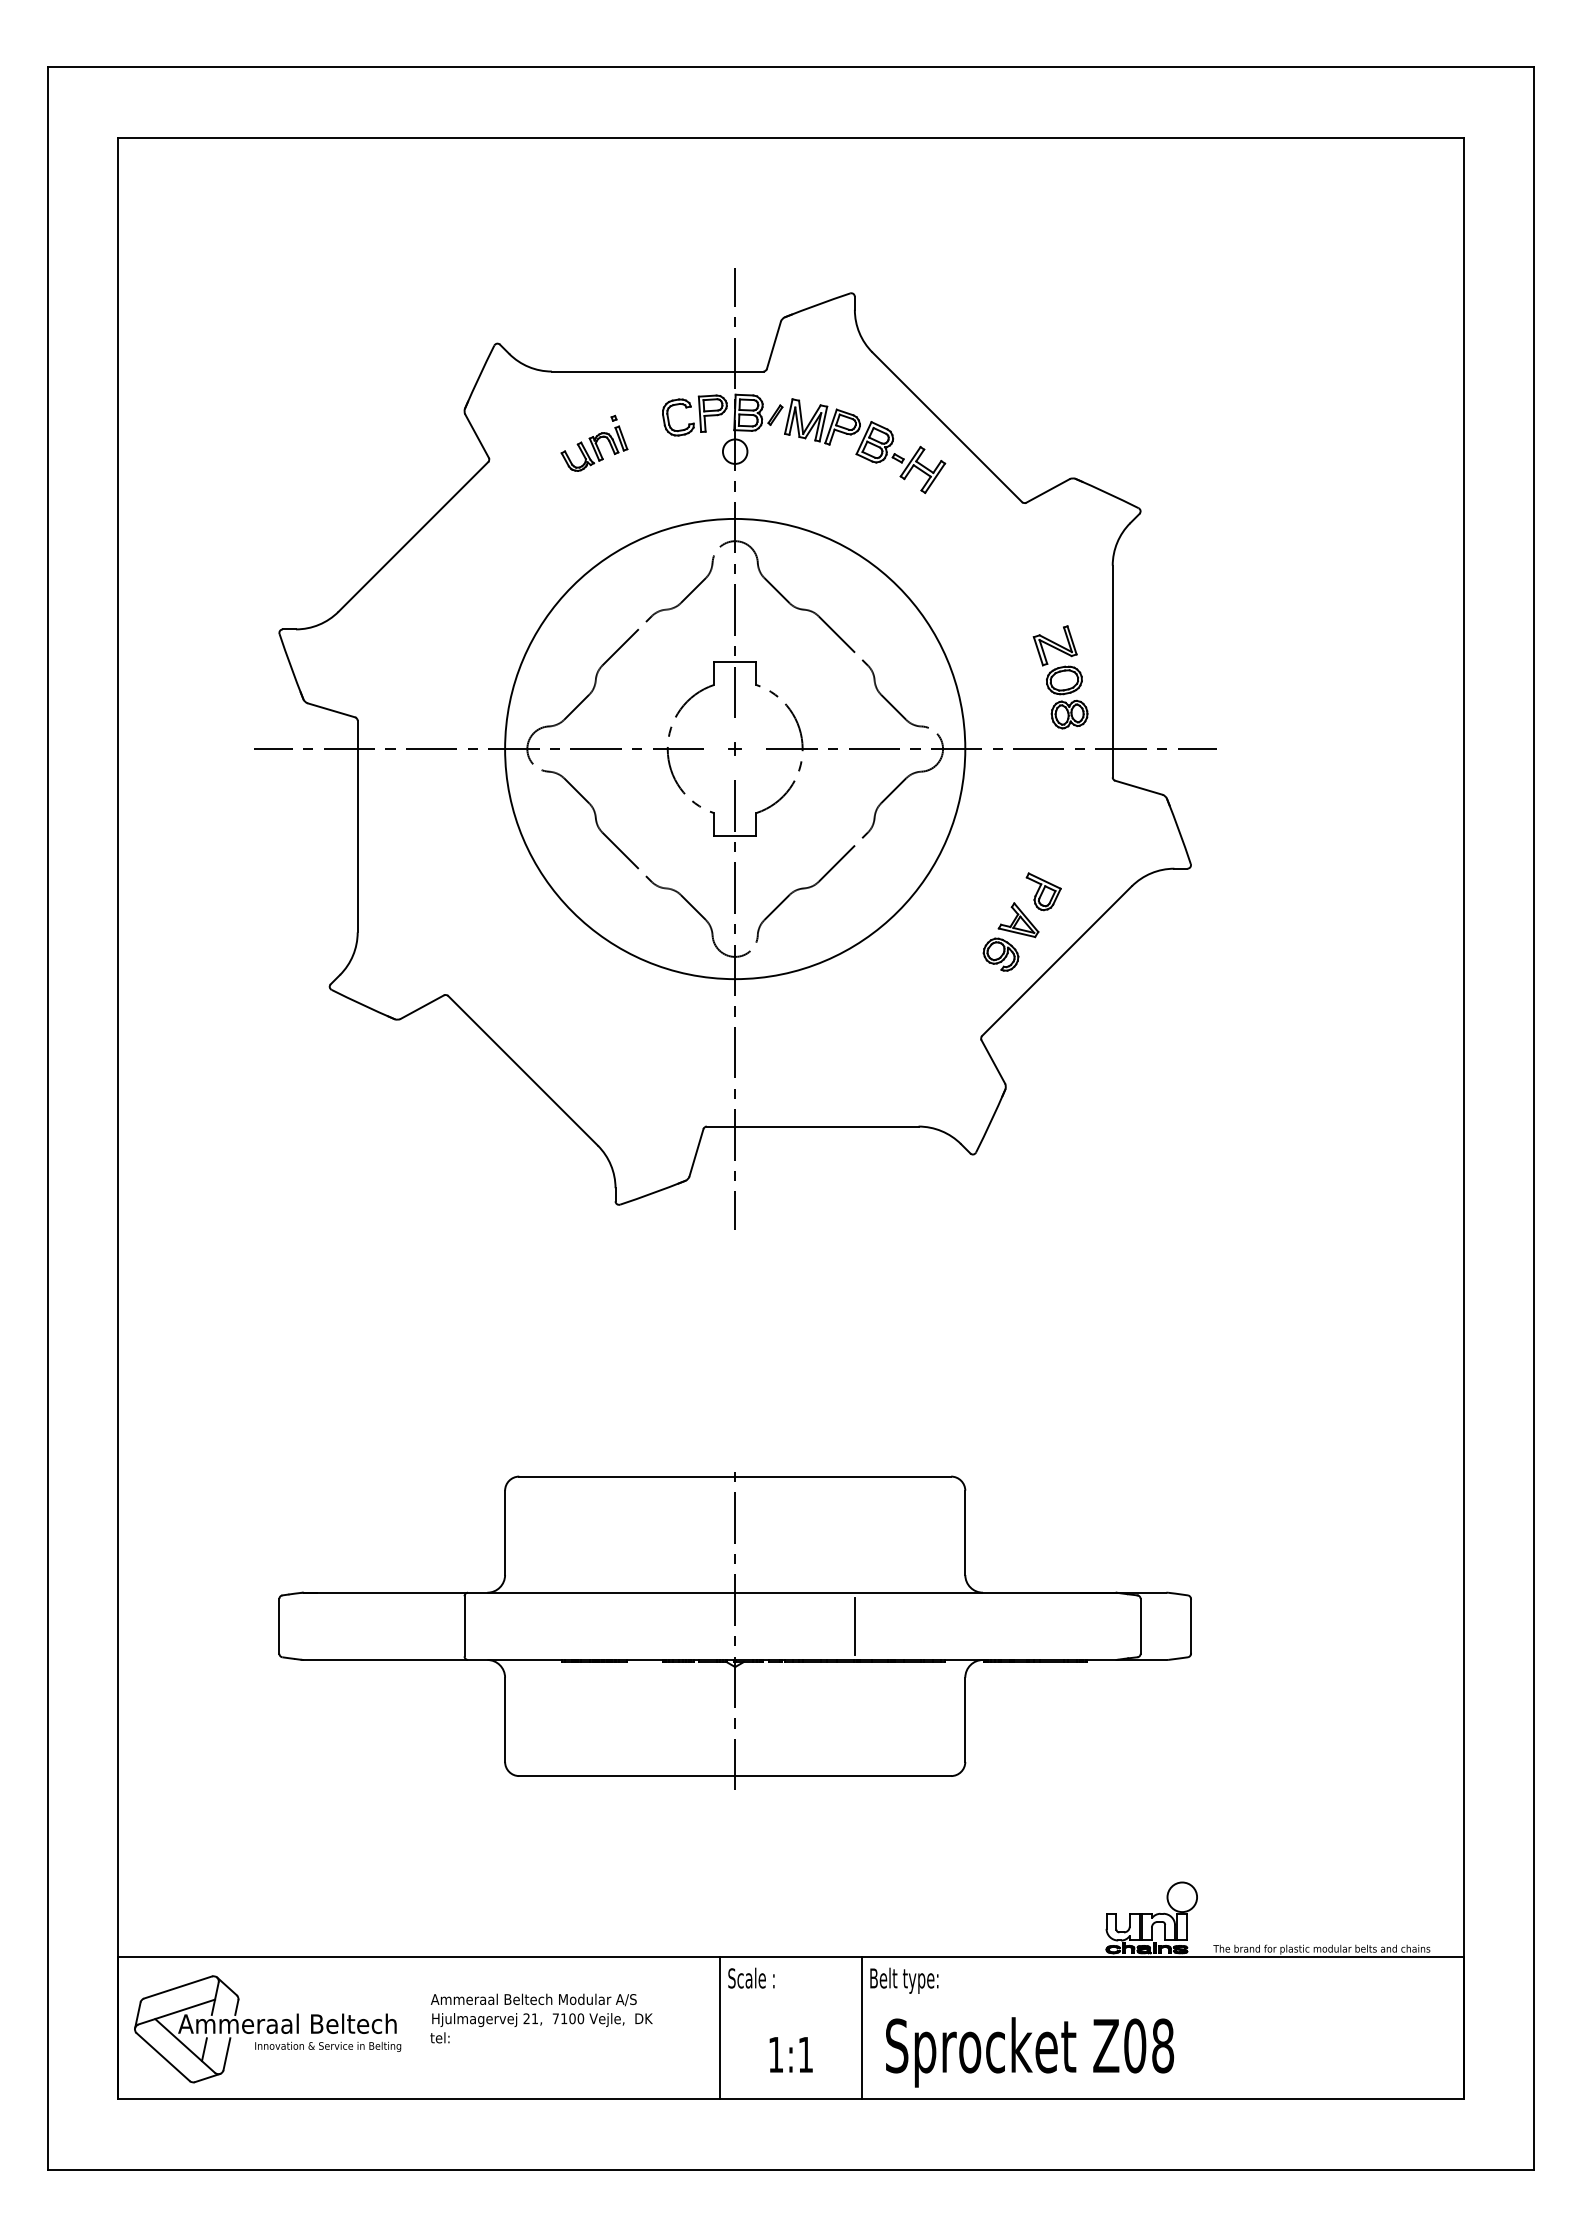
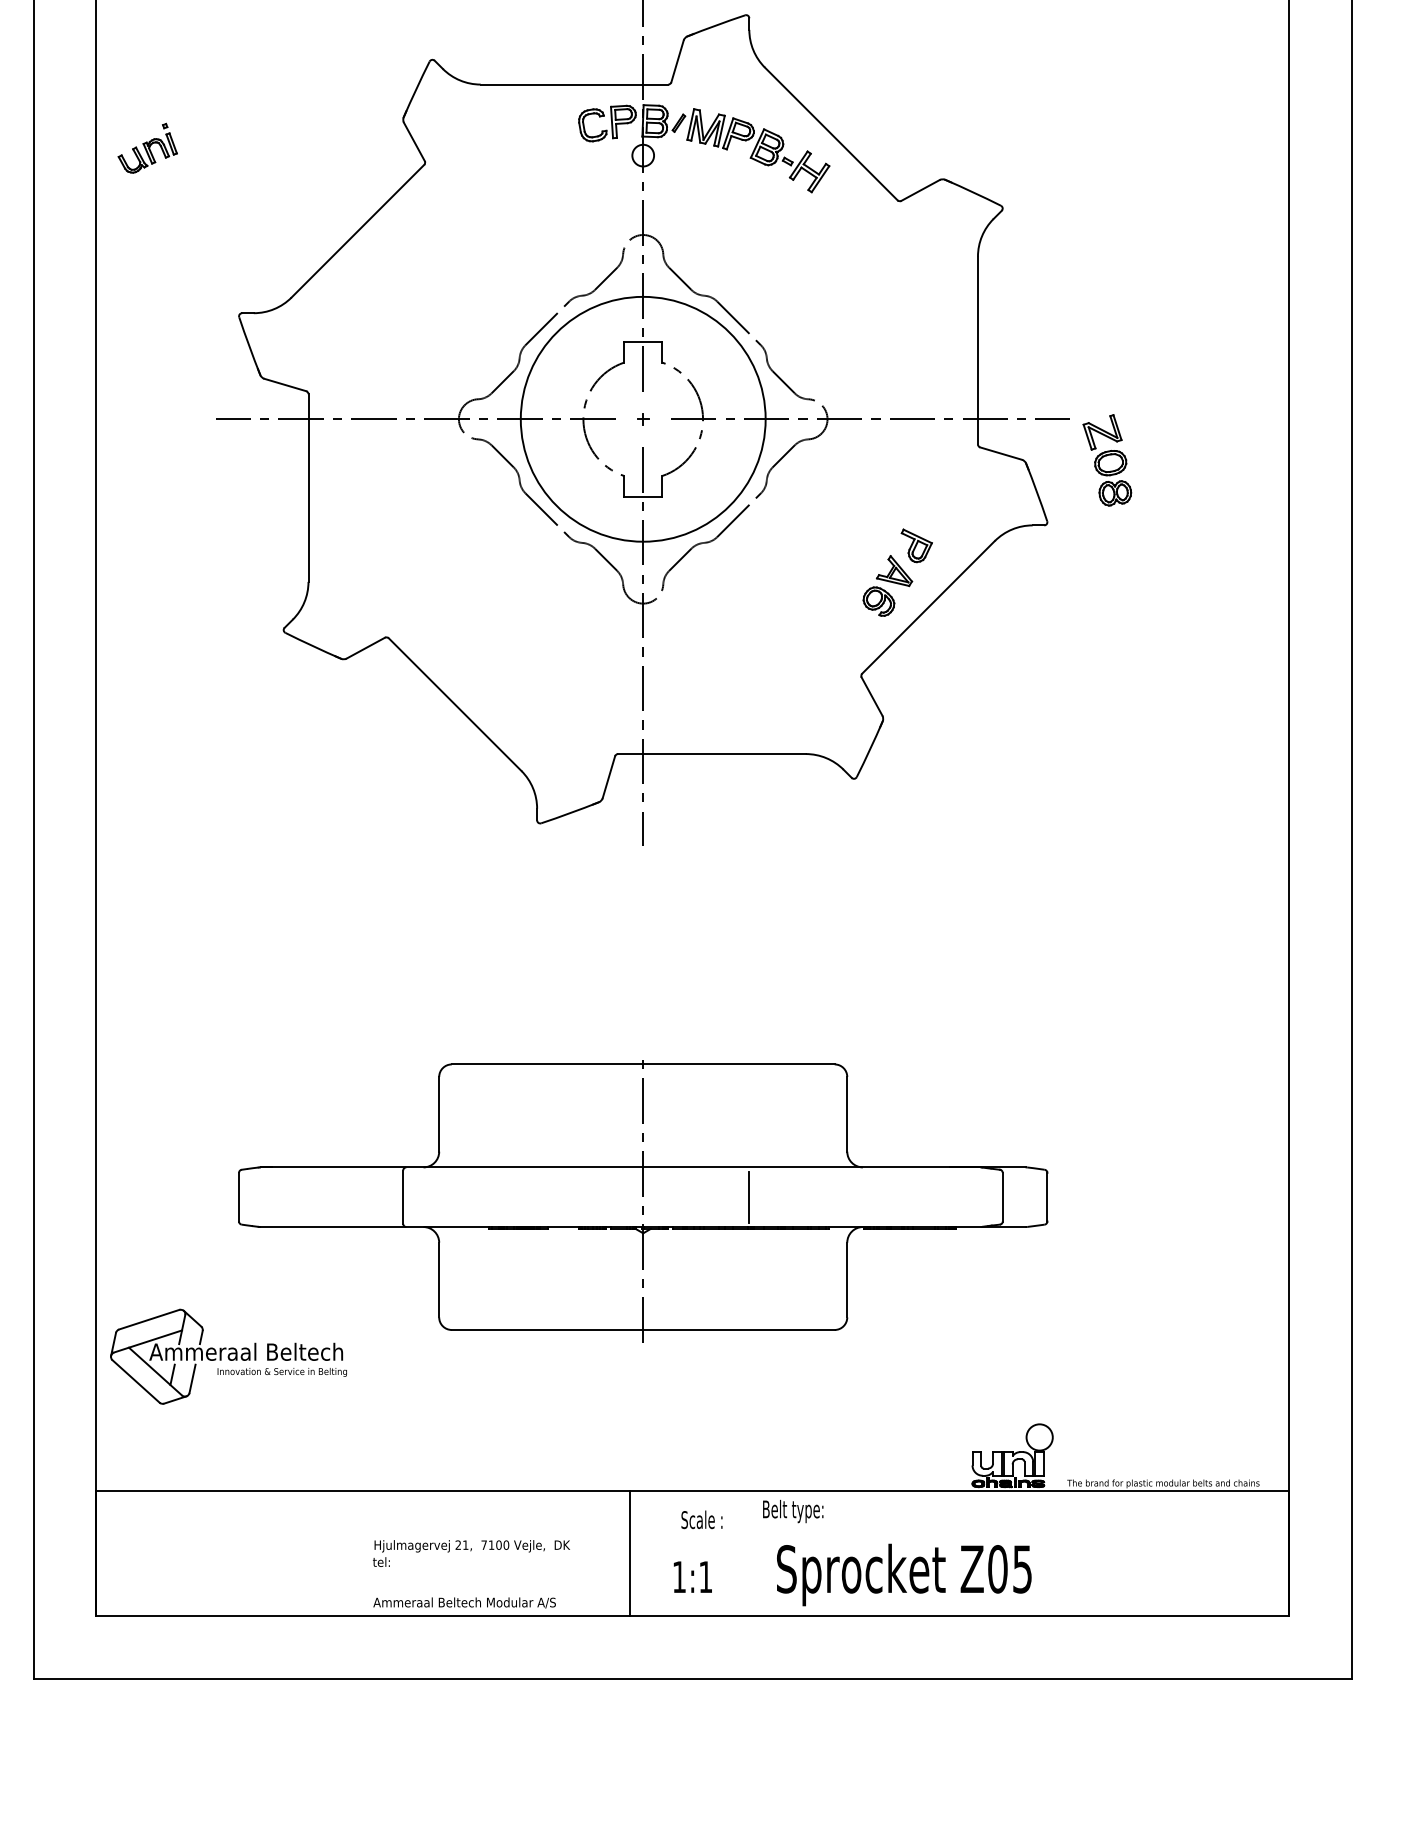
part: (594, 442) -> (147, 147), moved
part: (1060, 677) -> (1107, 460), moved
circle: (735, 748) -> (643, 418), size x0.6
text: (751, 1977) -> (702, 1519), moved
text: (533, 1999) -> (464, 1602), moved
line: (861, 2028) -> (755, 1553), removed
part: (267, 2029) -> (228, 1356), moved
text: (1163, 2045) -> (1023, 1568), Z08 -> Z05

